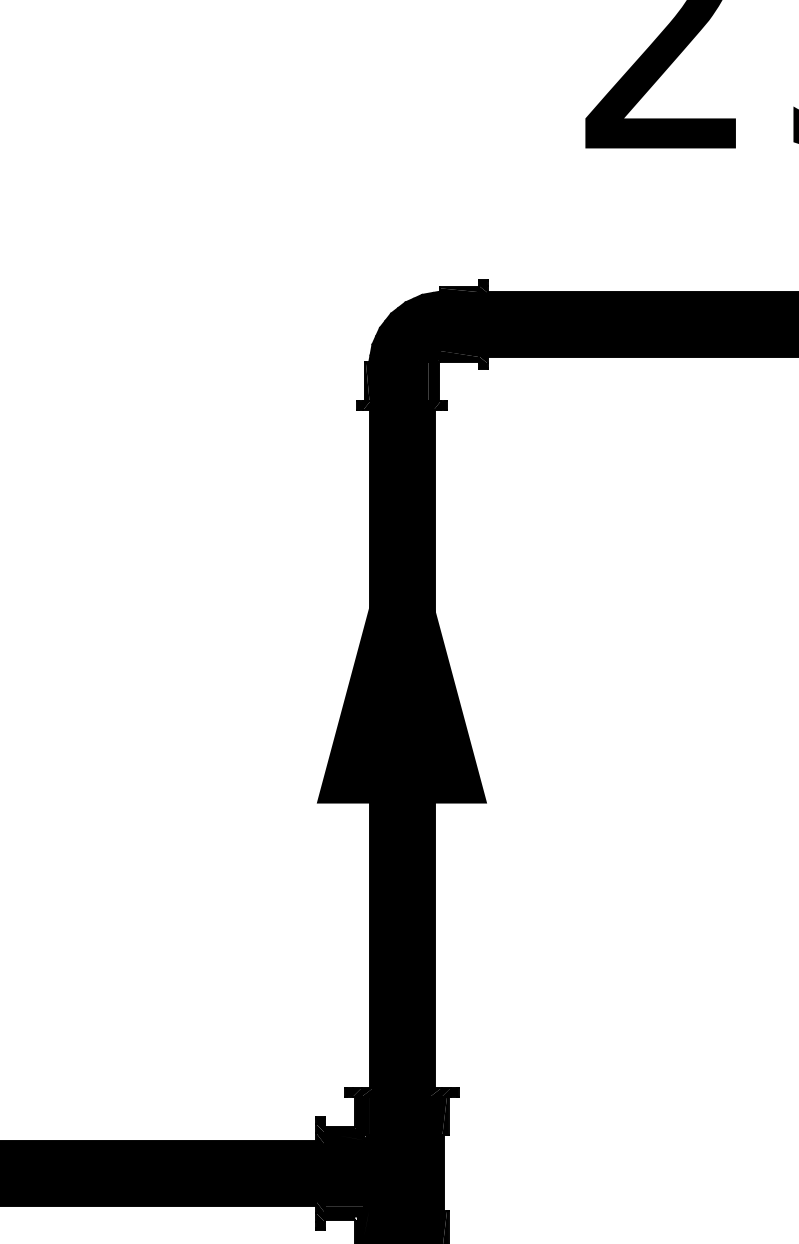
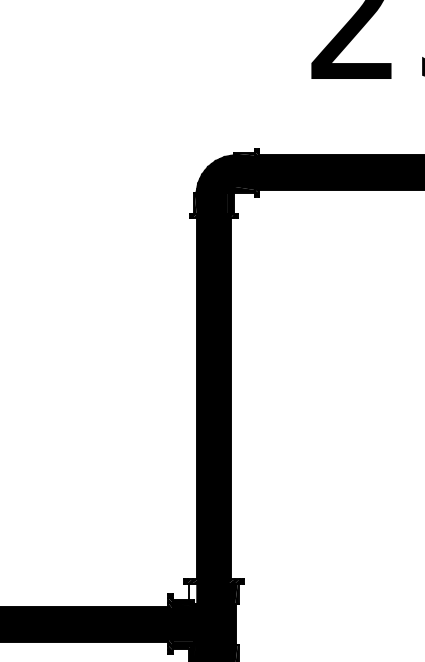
fill: (401, 643) -> (213, 342), removed
fill: (361, 1115) -> (192, 593), removed

